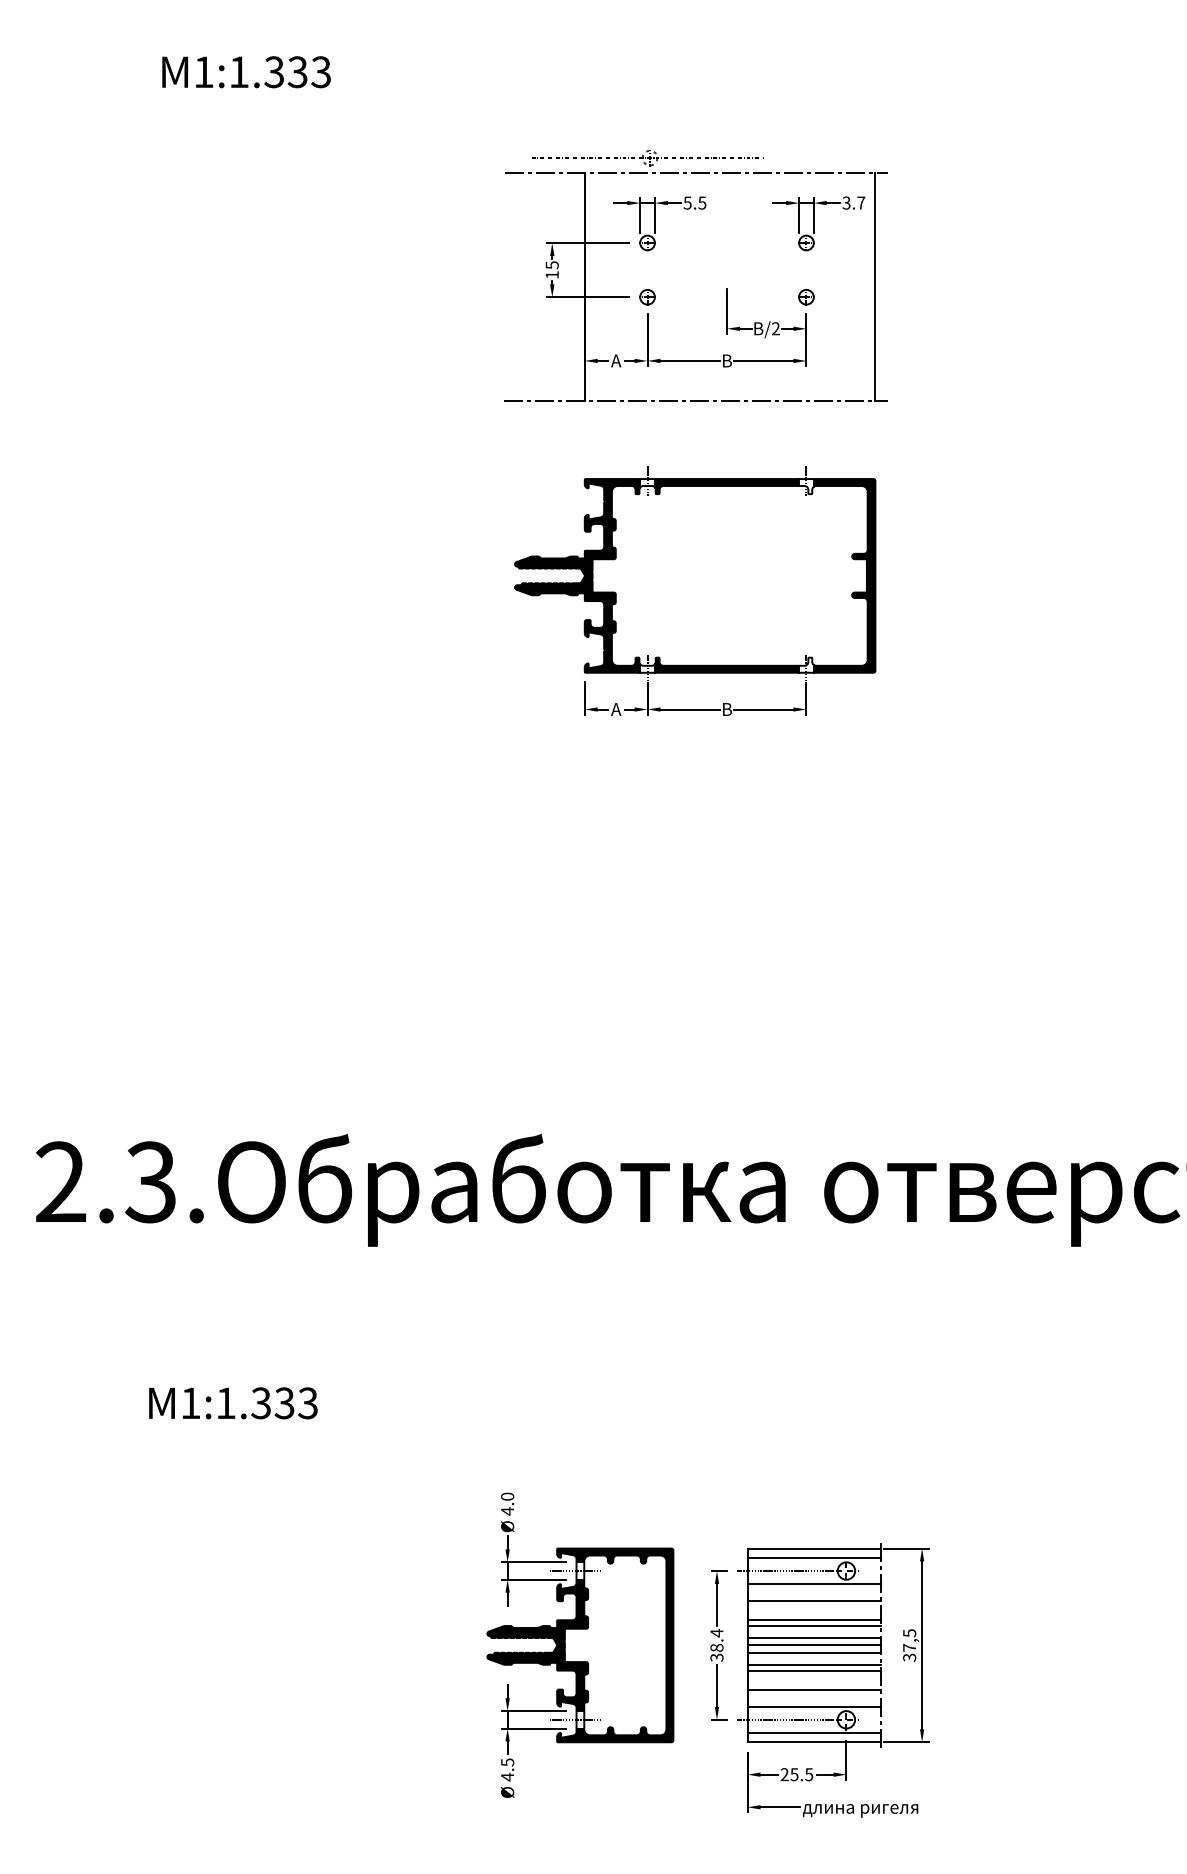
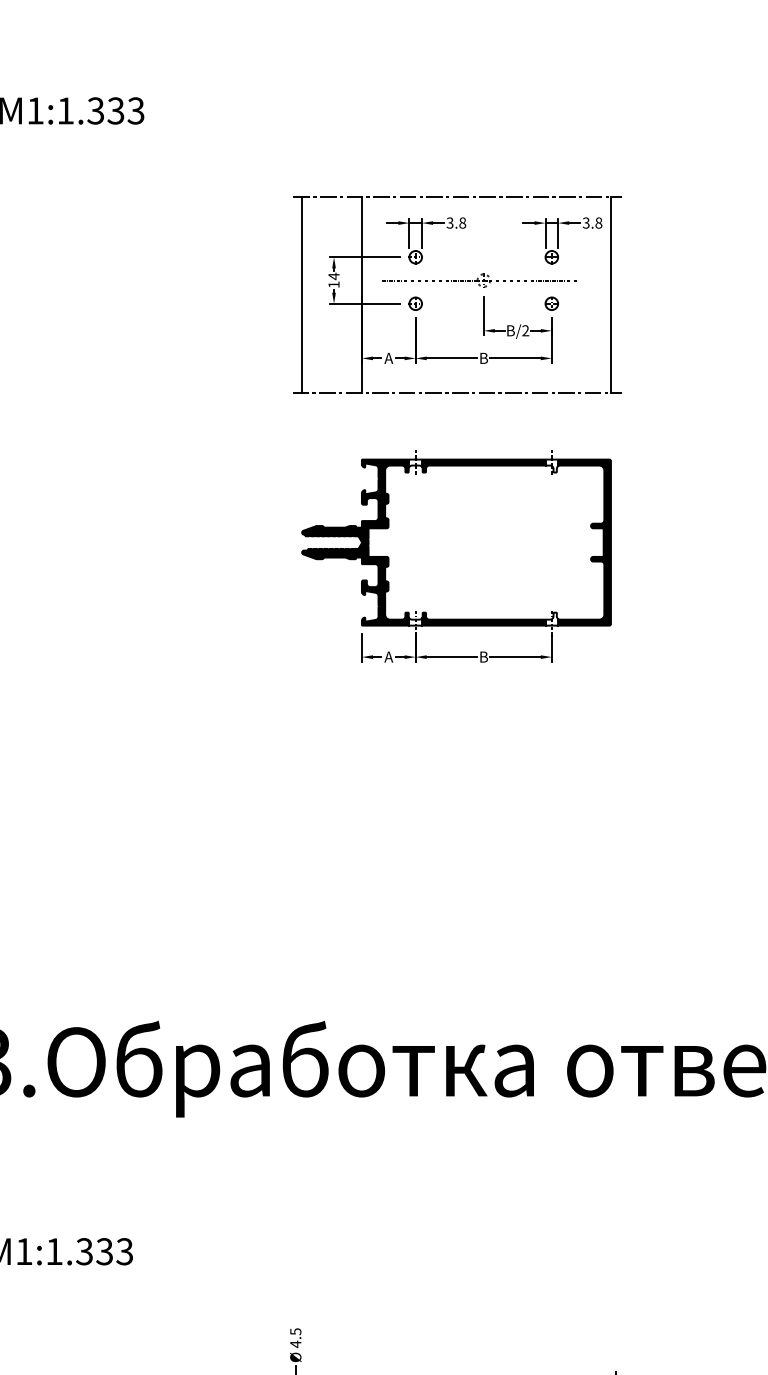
part: (647, 158) -> (481, 280), moved
text: (695, 202) -> (456, 222), 5.5 -> 3.8
text: (861, 202) -> (599, 222), 3.7 -> 3.8
text: (551, 265) -> (333, 276), 15 -> 14
line: (515, 286) -> (302, 294), added
text: (507, 1496) -> (295, 1331), 4.0 -> 4.5

